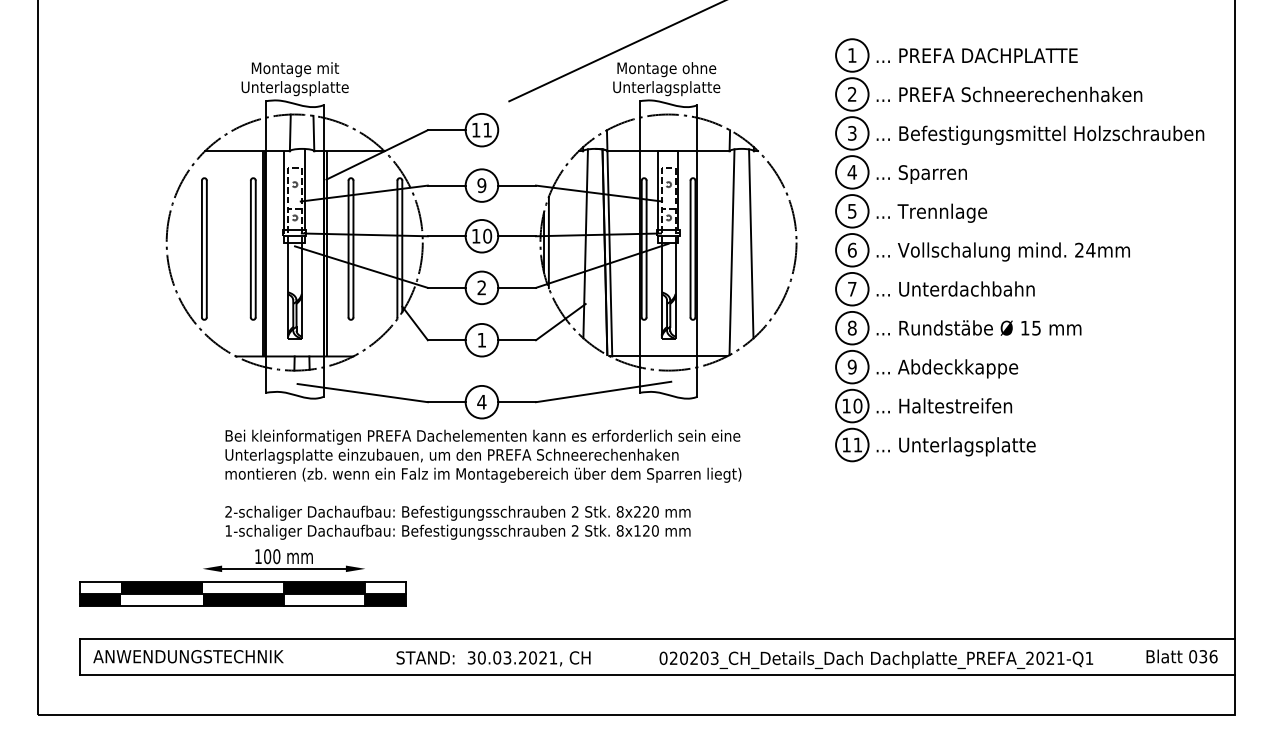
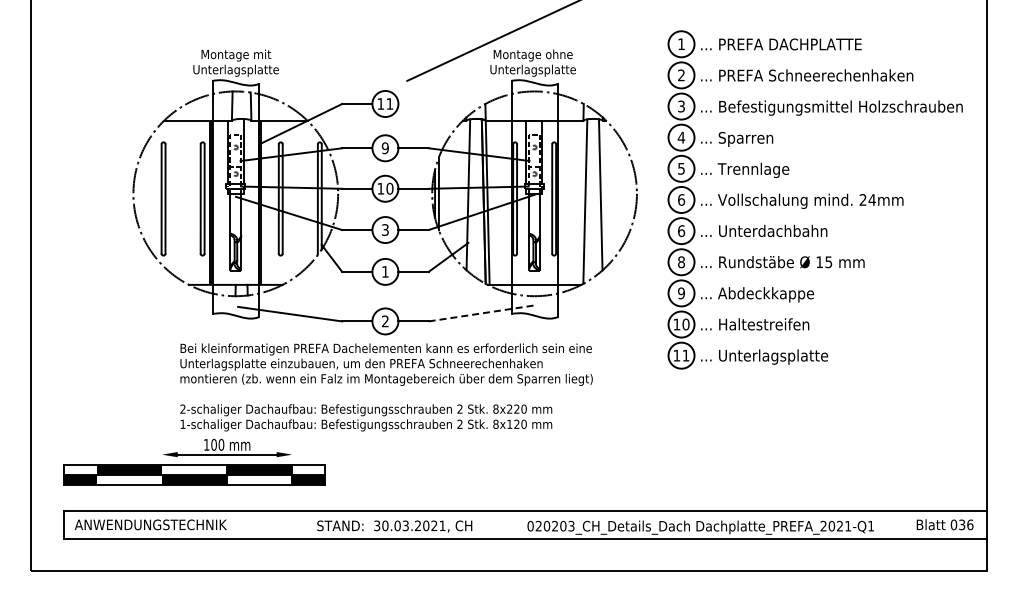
text: (482, 288) -> (385, 230), 2 -> 3
text: (852, 289) -> (681, 231), 7 -> 6
line: (603, 392) -> (482, 313), solid -> dashed
text: (482, 402) -> (385, 321), 4 -> 2

